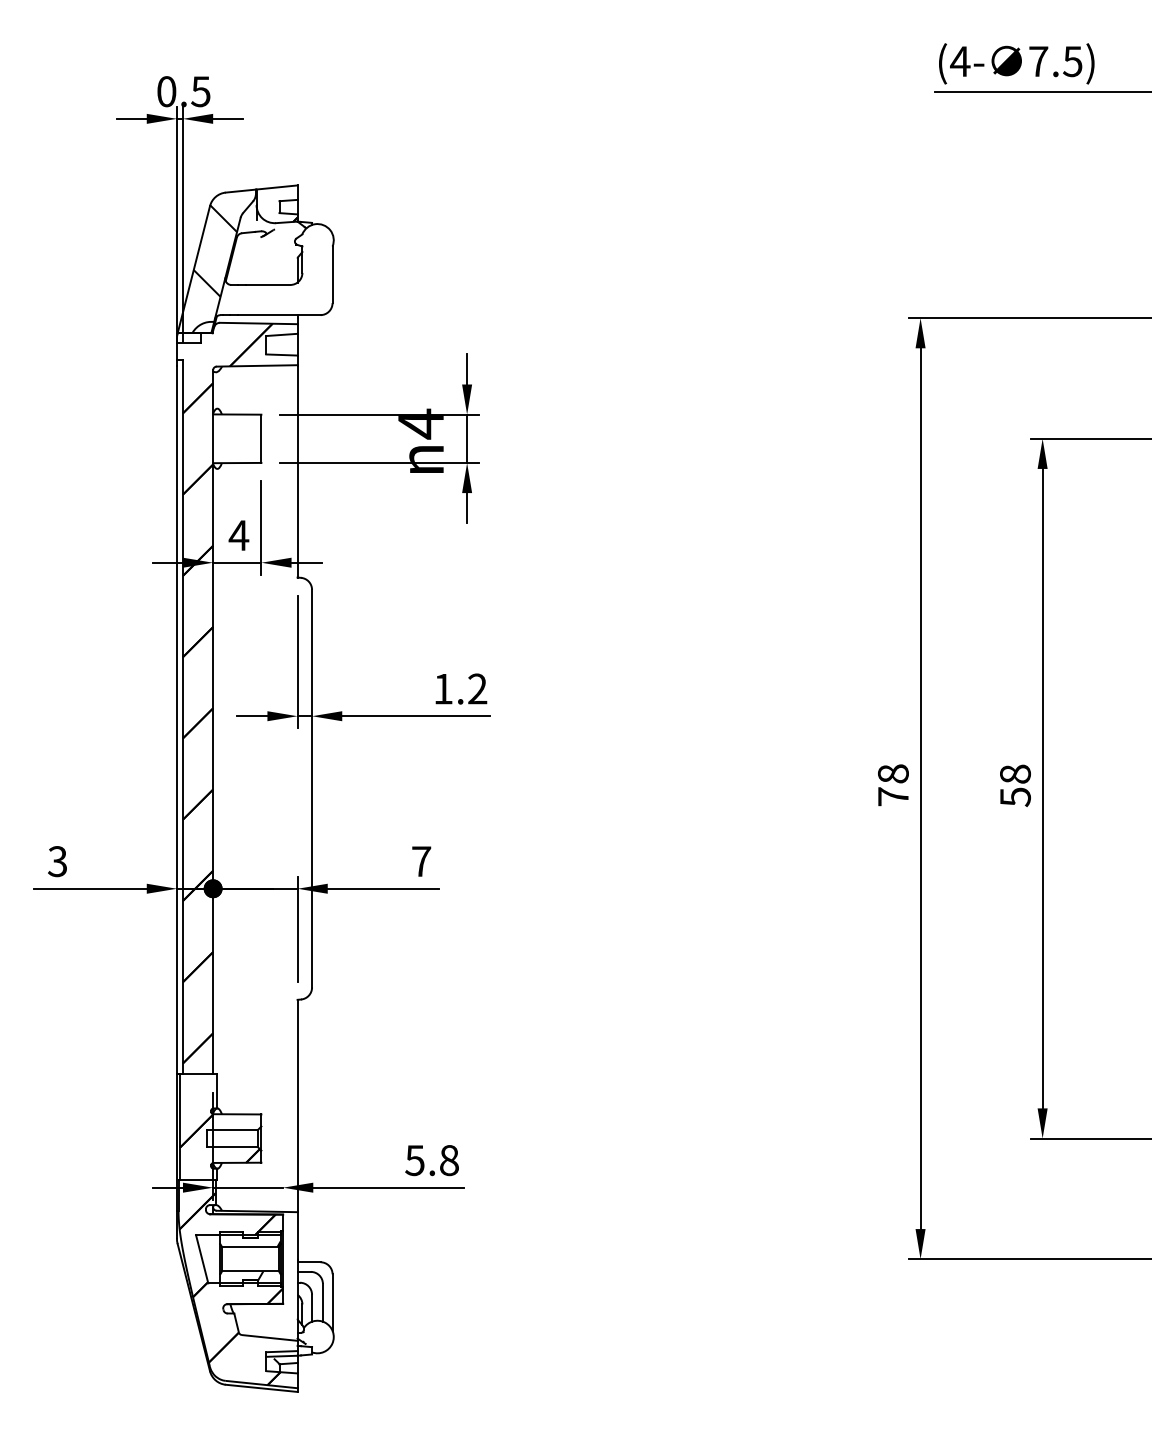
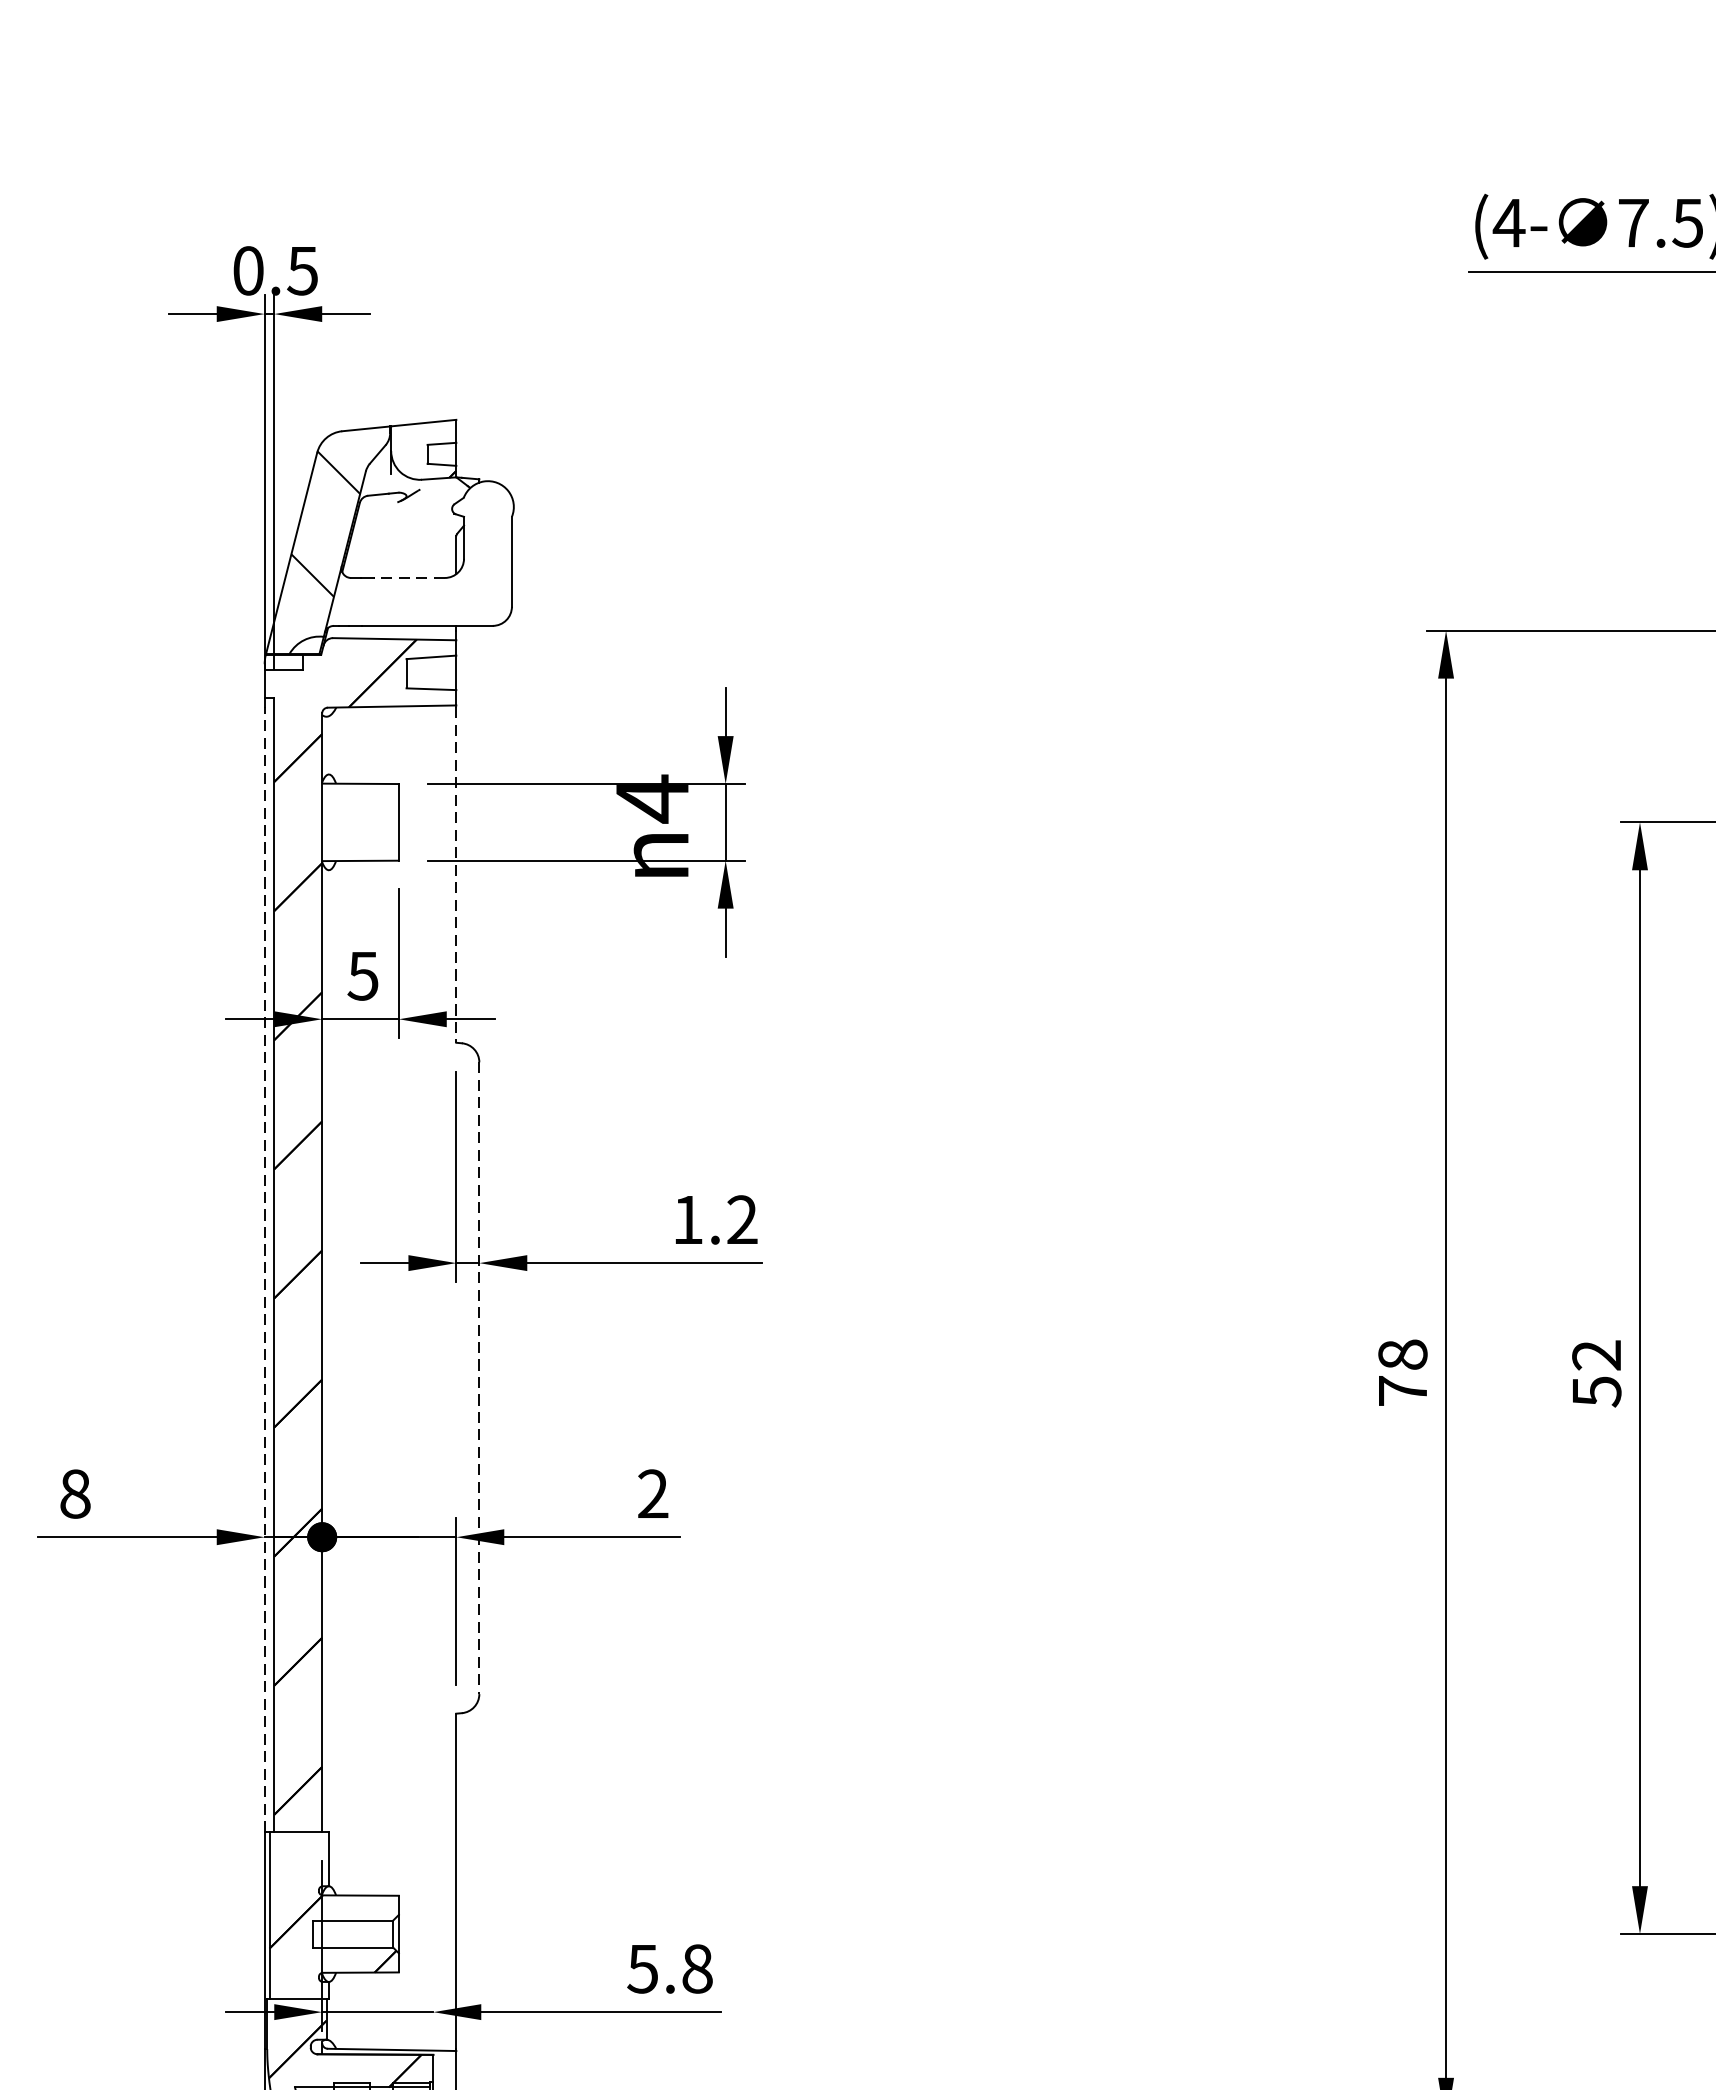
line: (267, 284) -> (408, 577), solid -> dashed
line: (297, 471) -> (456, 874), solid -> dashed
text: (238, 535) -> (362, 975), 4 -> 5
line: (176, 719) -> (263, 1268), solid -> dashed
text: (1014, 773) -> (1595, 1354), 58 -> 52
line: (312, 788) -> (480, 1377), solid -> dashed
text: (57, 861) -> (74, 1493), 3 -> 8
text: (421, 861) -> (653, 1493), 7 -> 2

